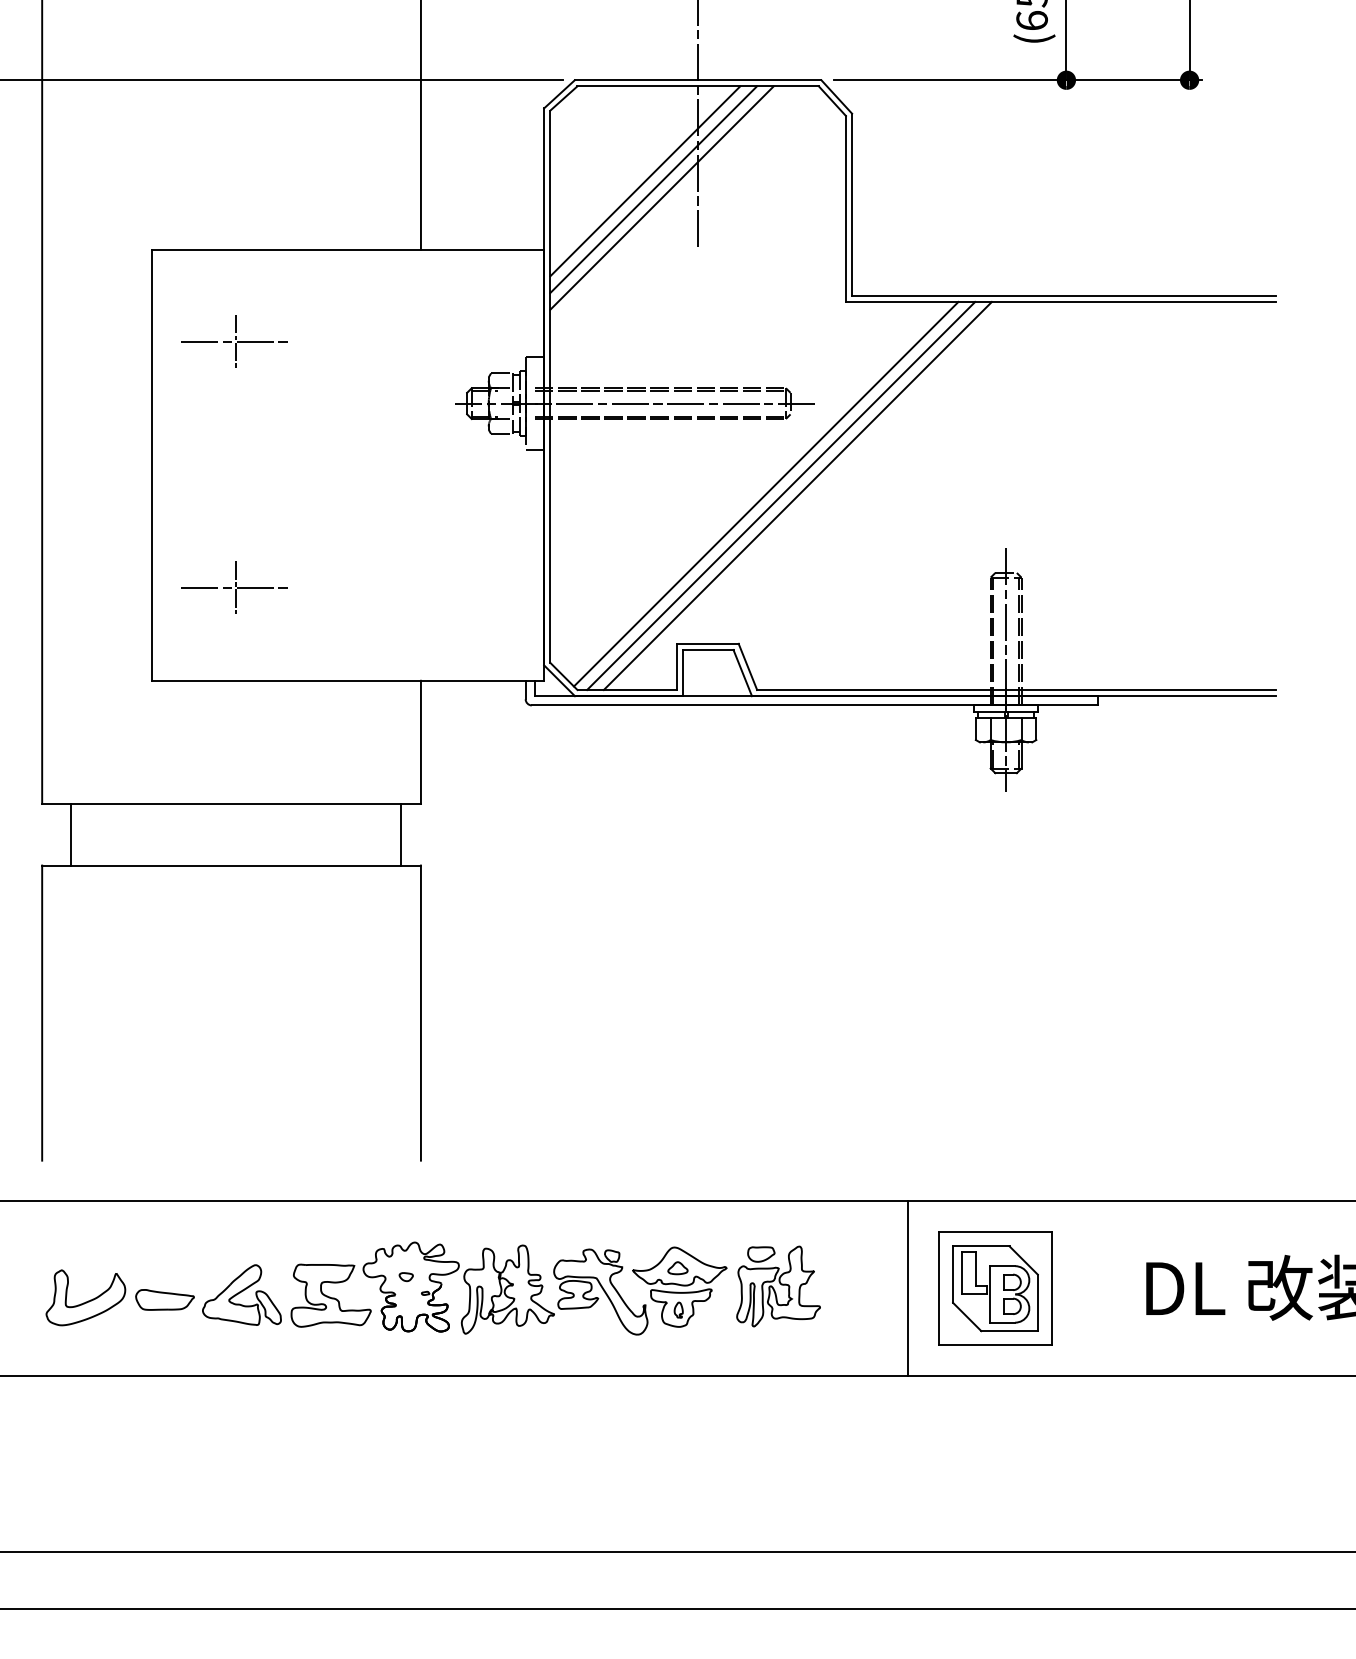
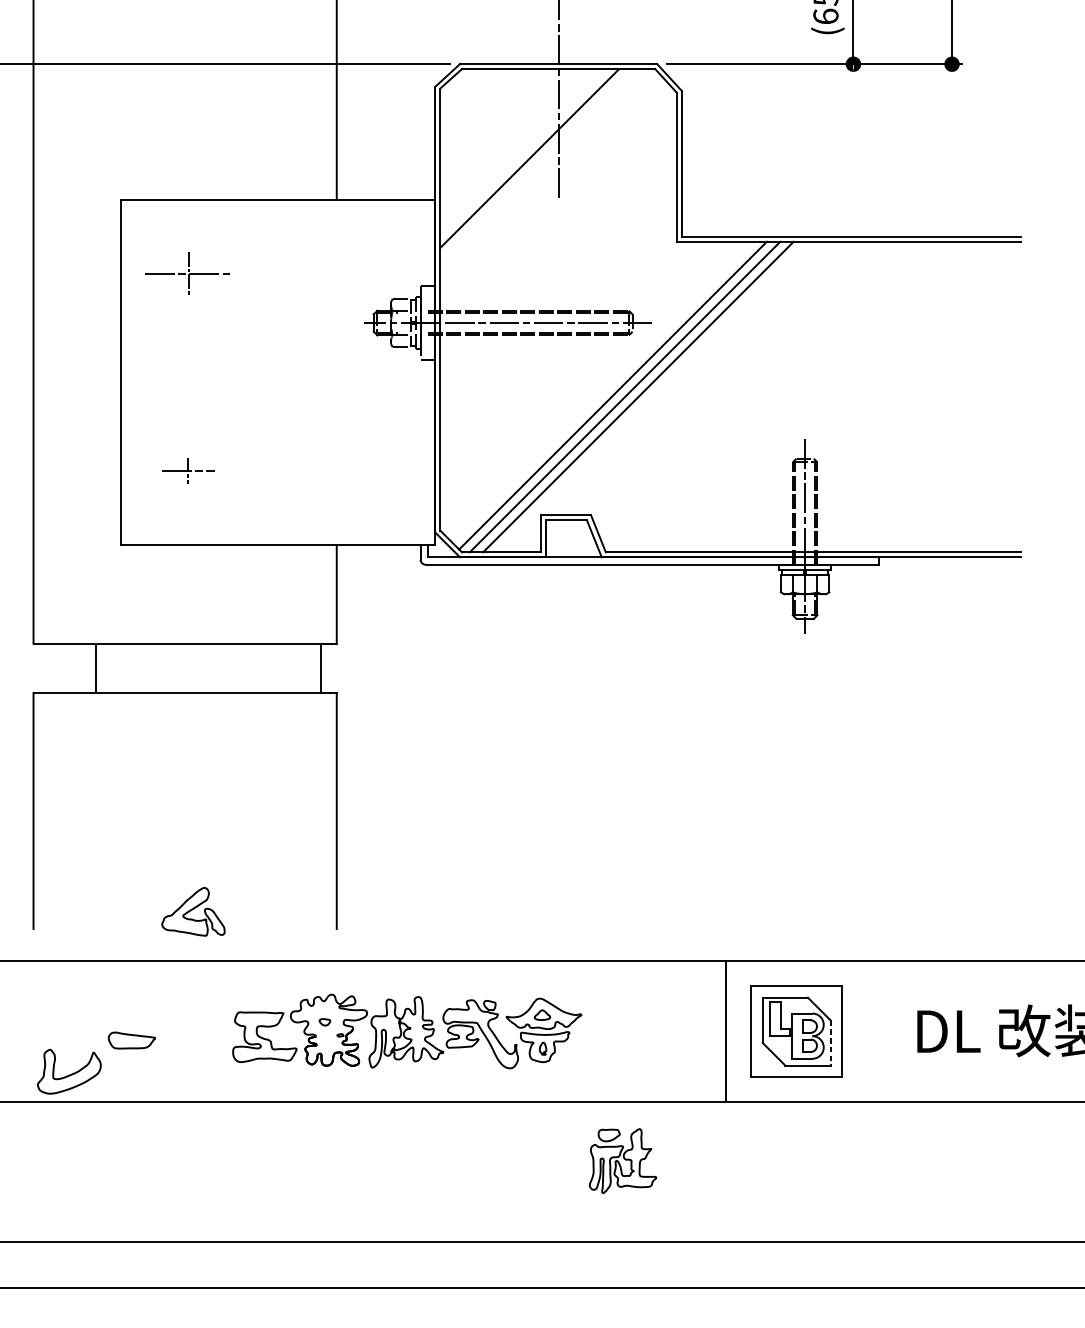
line: (645, 181) -> (516, 145), removed
line: (653, 189) -> (522, 151), removed
part: (234, 587) -> (187, 470), size x0.6
line: (71, 834) -> (96, 668), moved
part: (778, 1286) -> (622, 1161), moved
part: (241, 1294) -> (193, 911), moved
part: (85, 1297) -> (69, 1071), moved
line: (1037, 1303) -> (830, 1043), solid -> dashed

